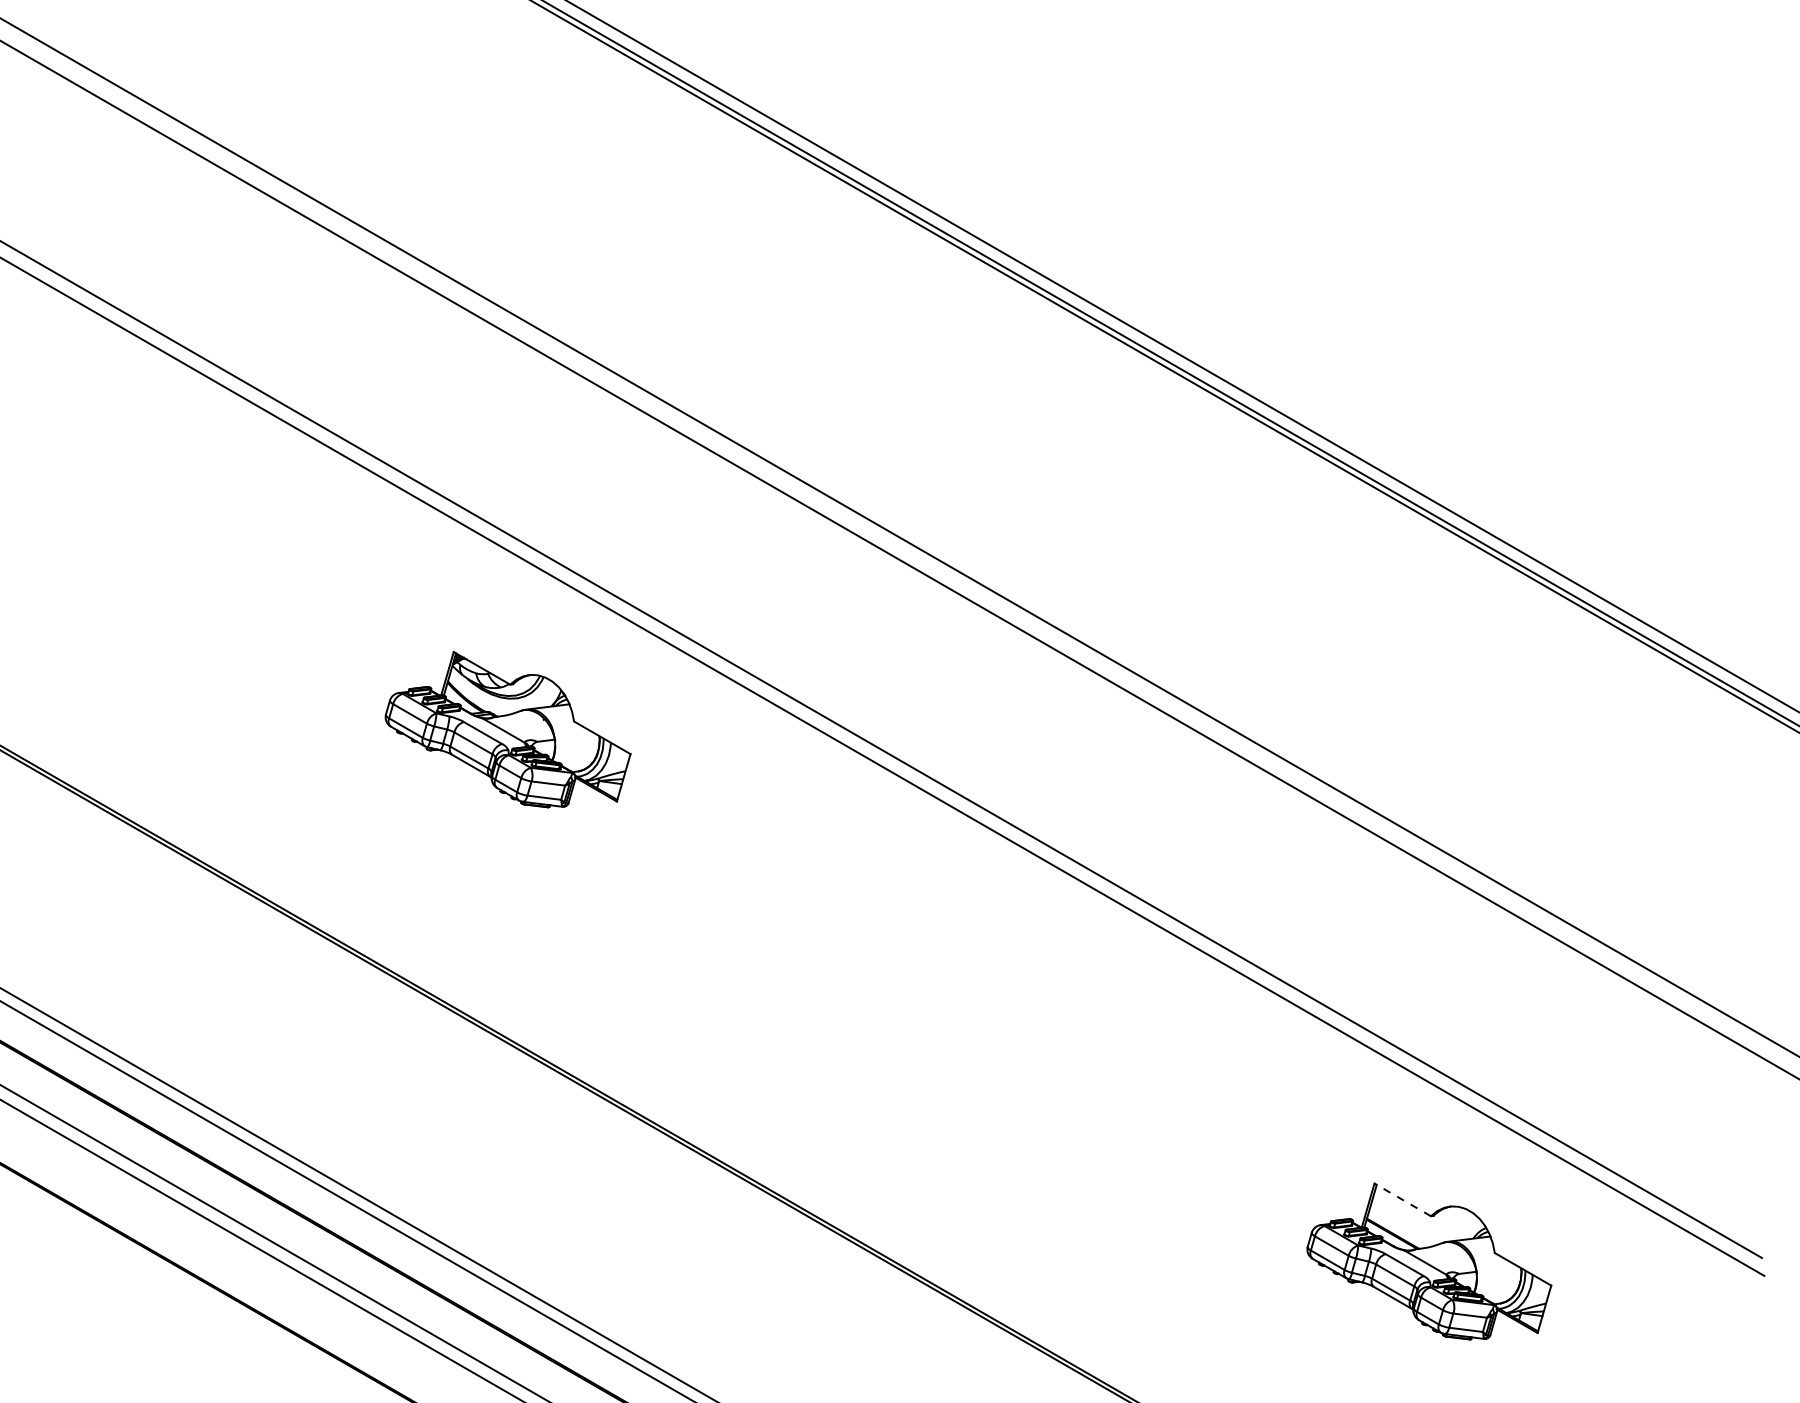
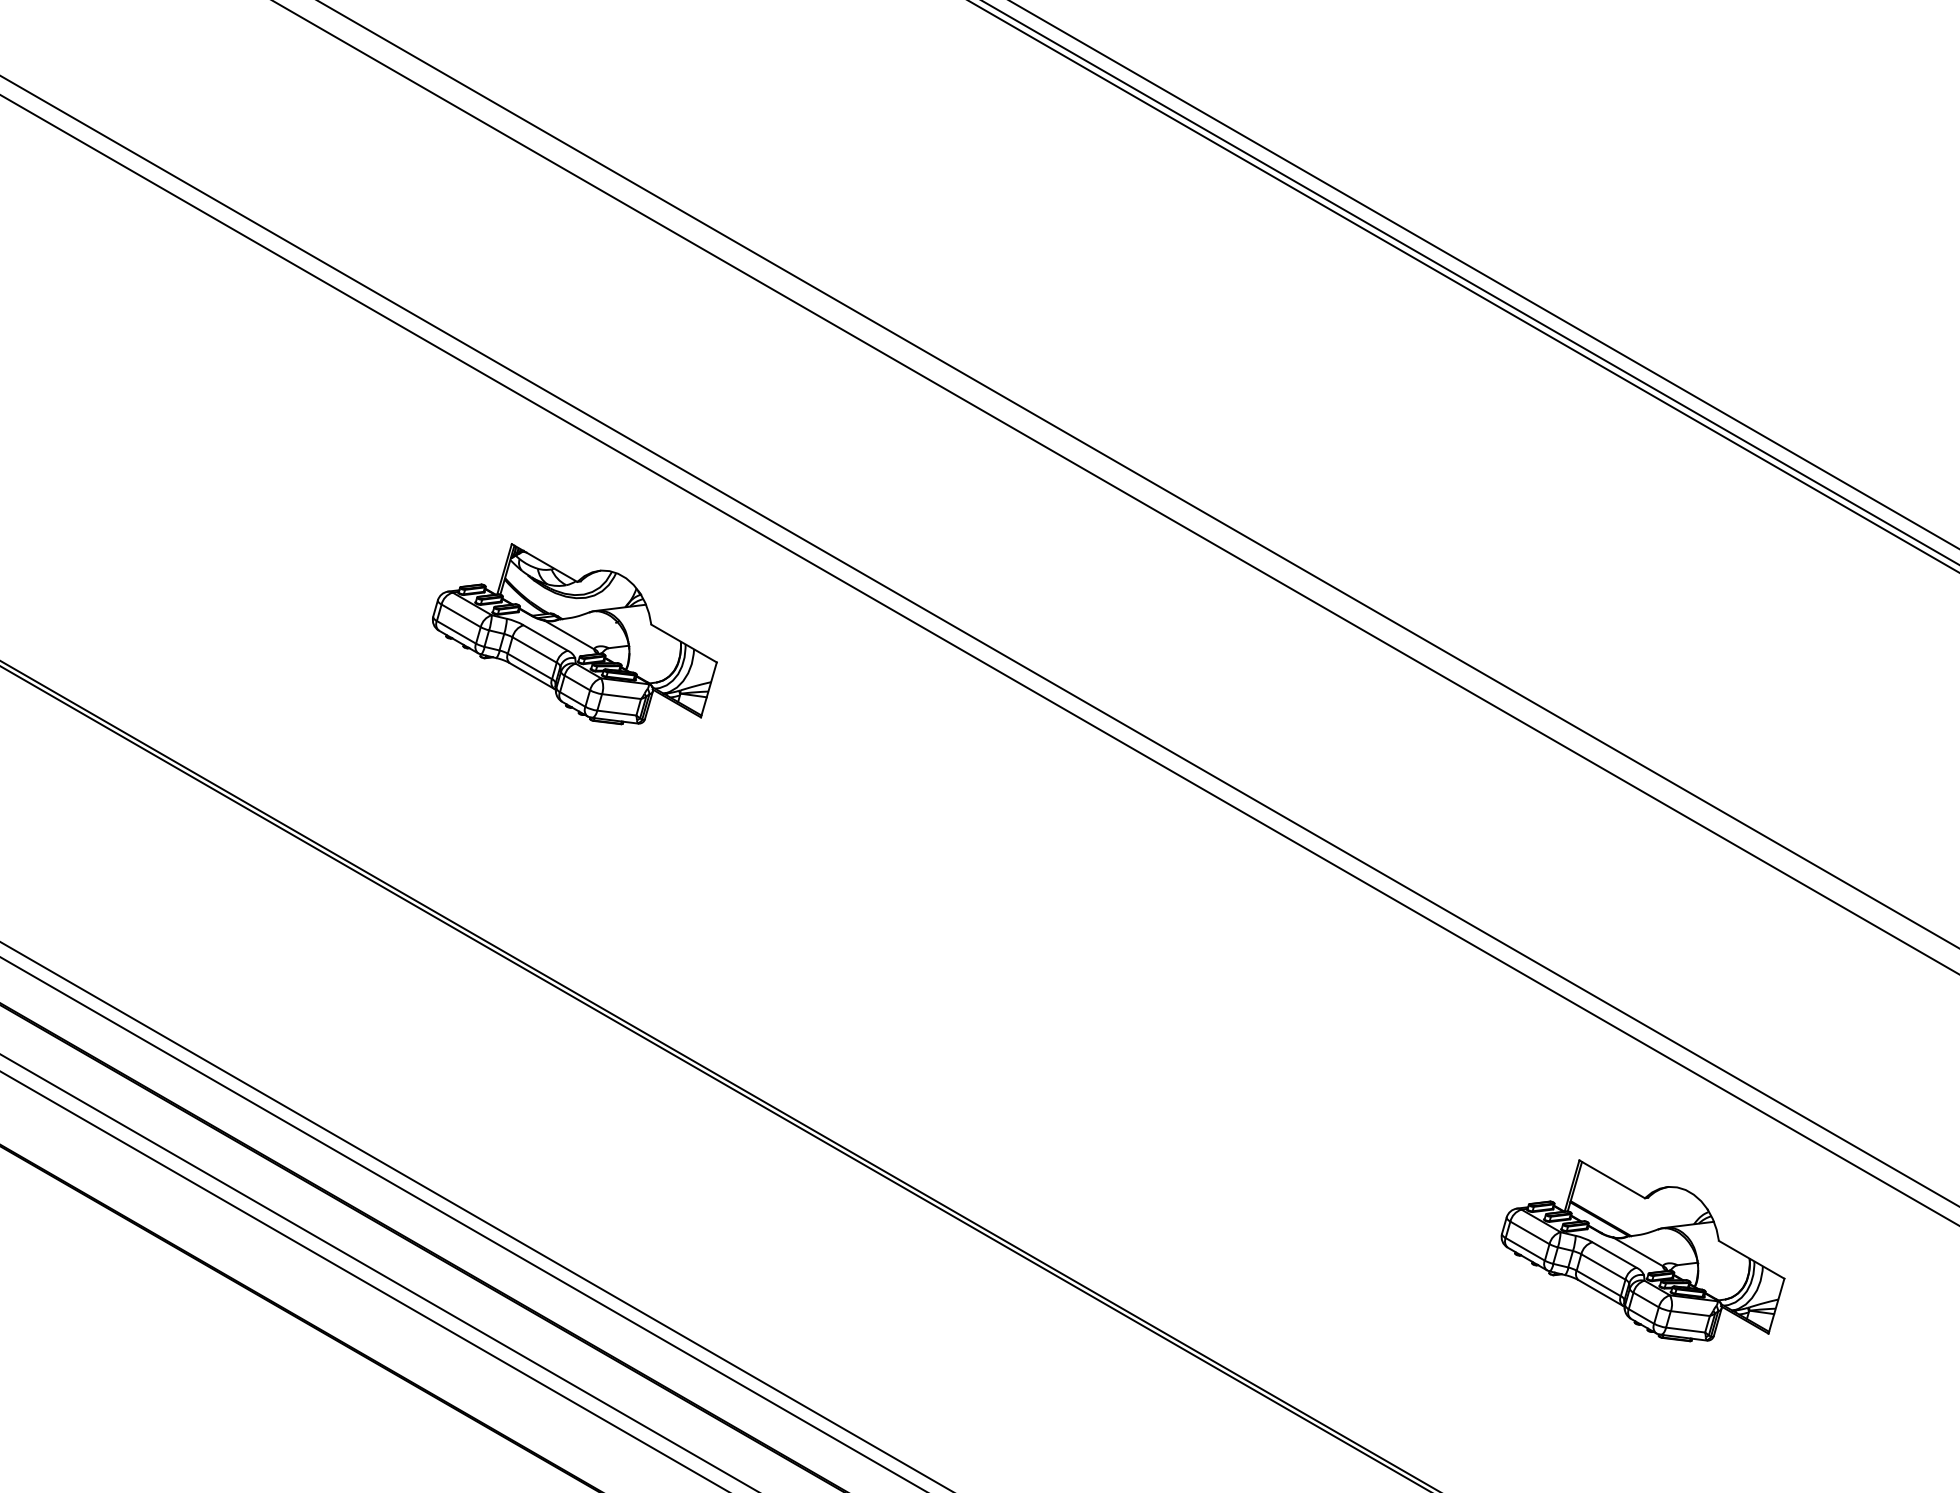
line: (1402, 1199) -> (1611, 1178), dashed -> solid

